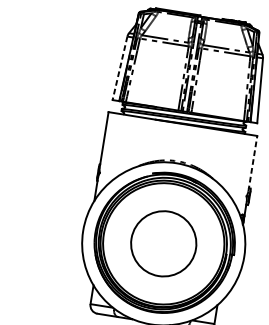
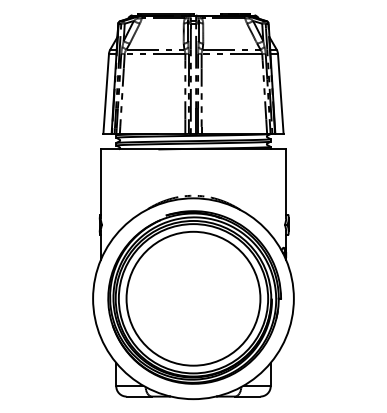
line: (120, 68) -> (106, 94), dashed -> solid
line: (253, 163) -> (286, 183), dashed -> solid
circle: (163, 243) -> (193, 298), size x1.67

